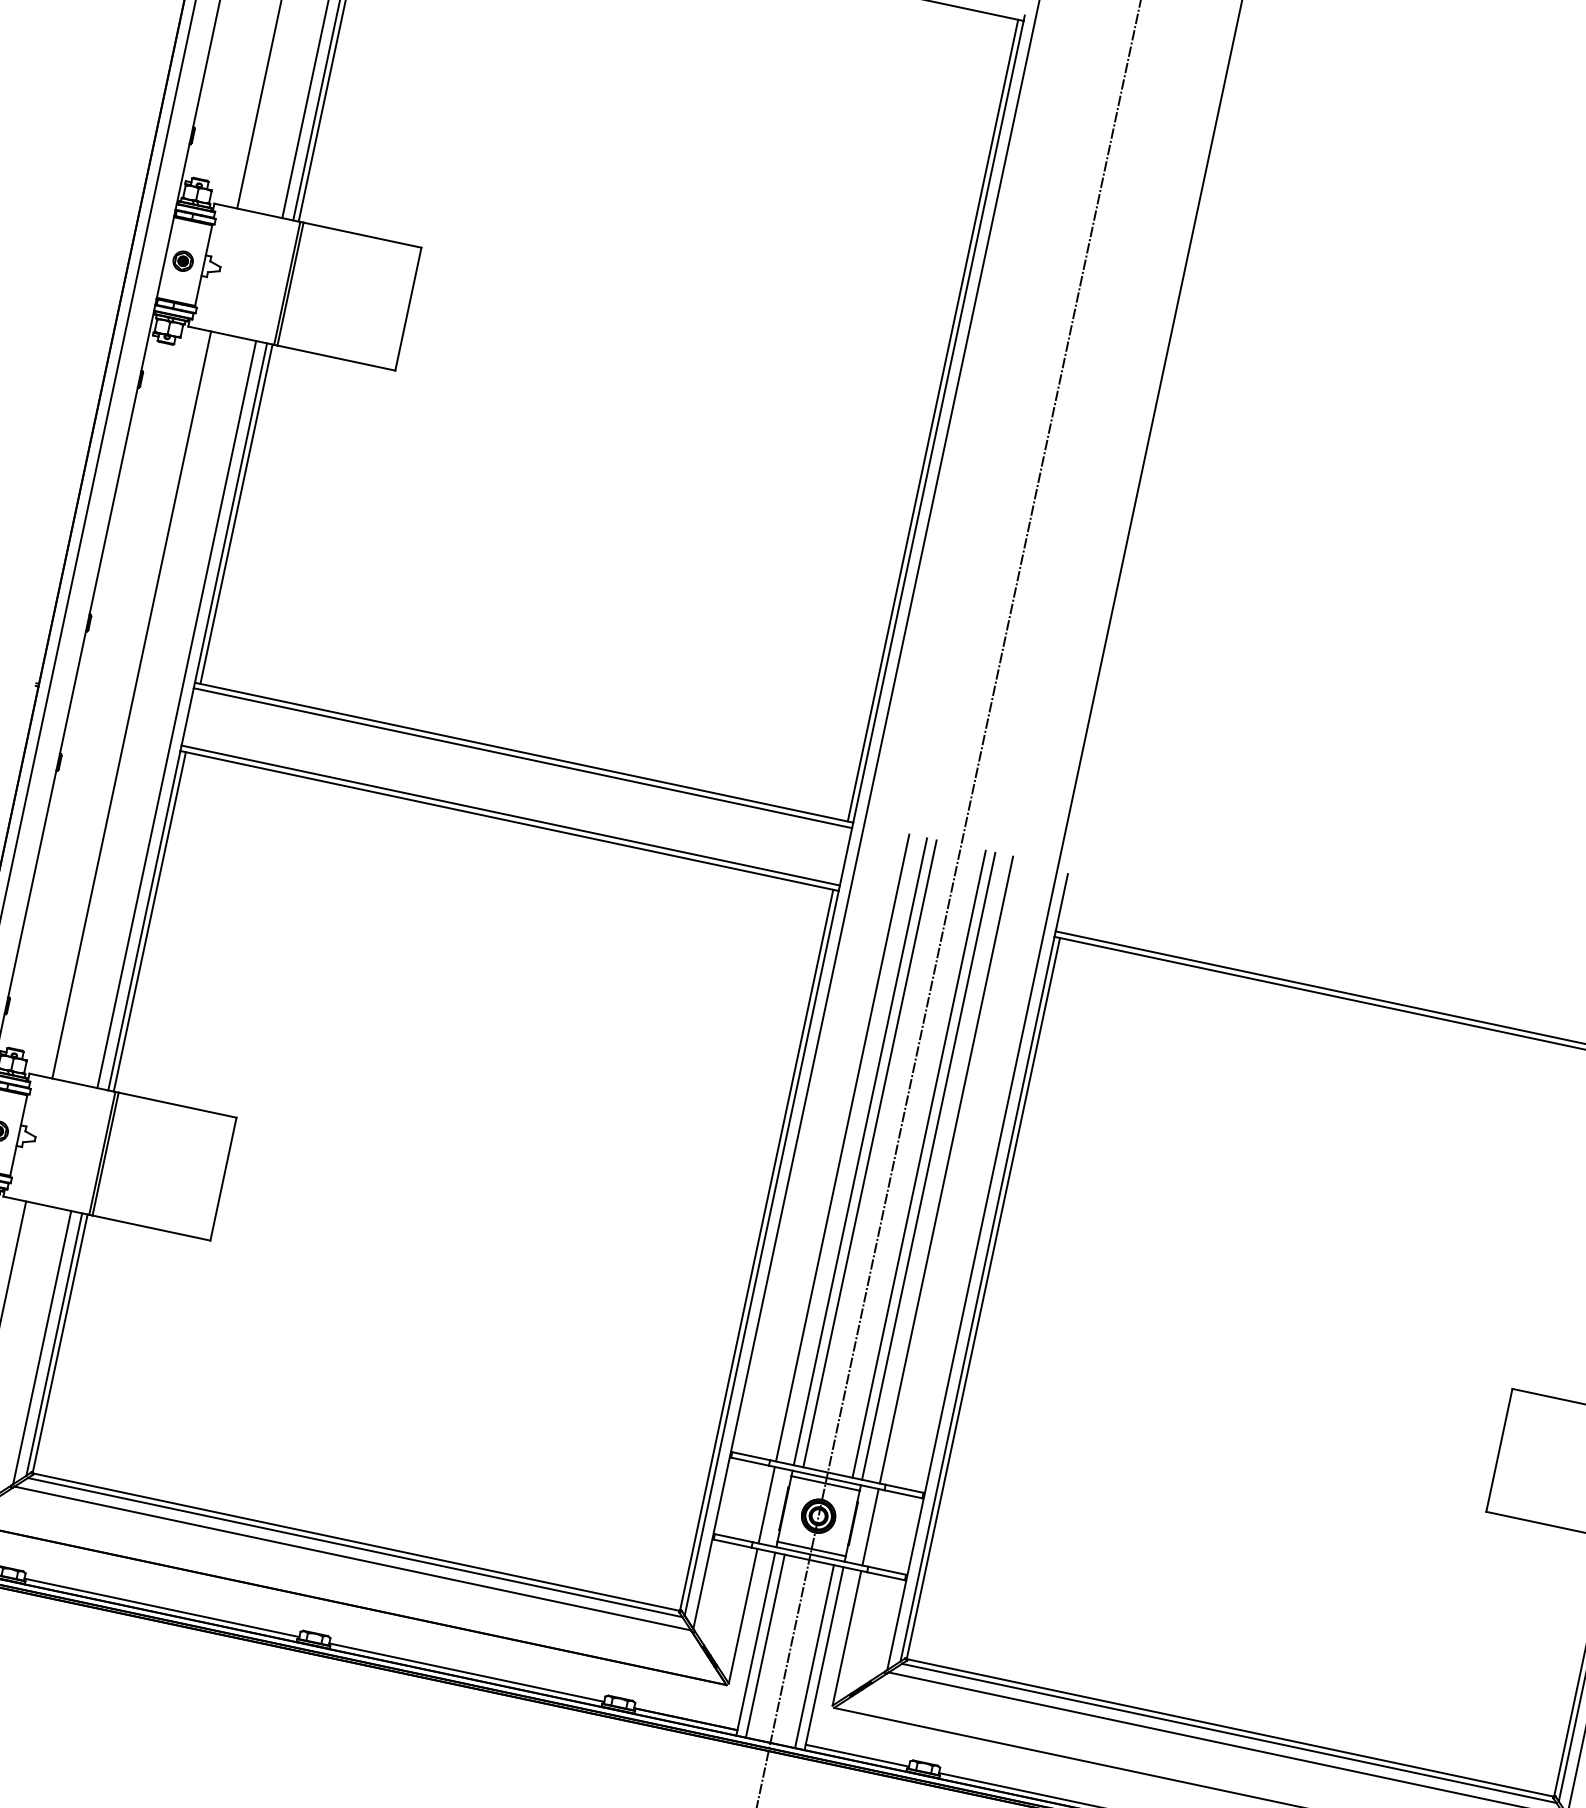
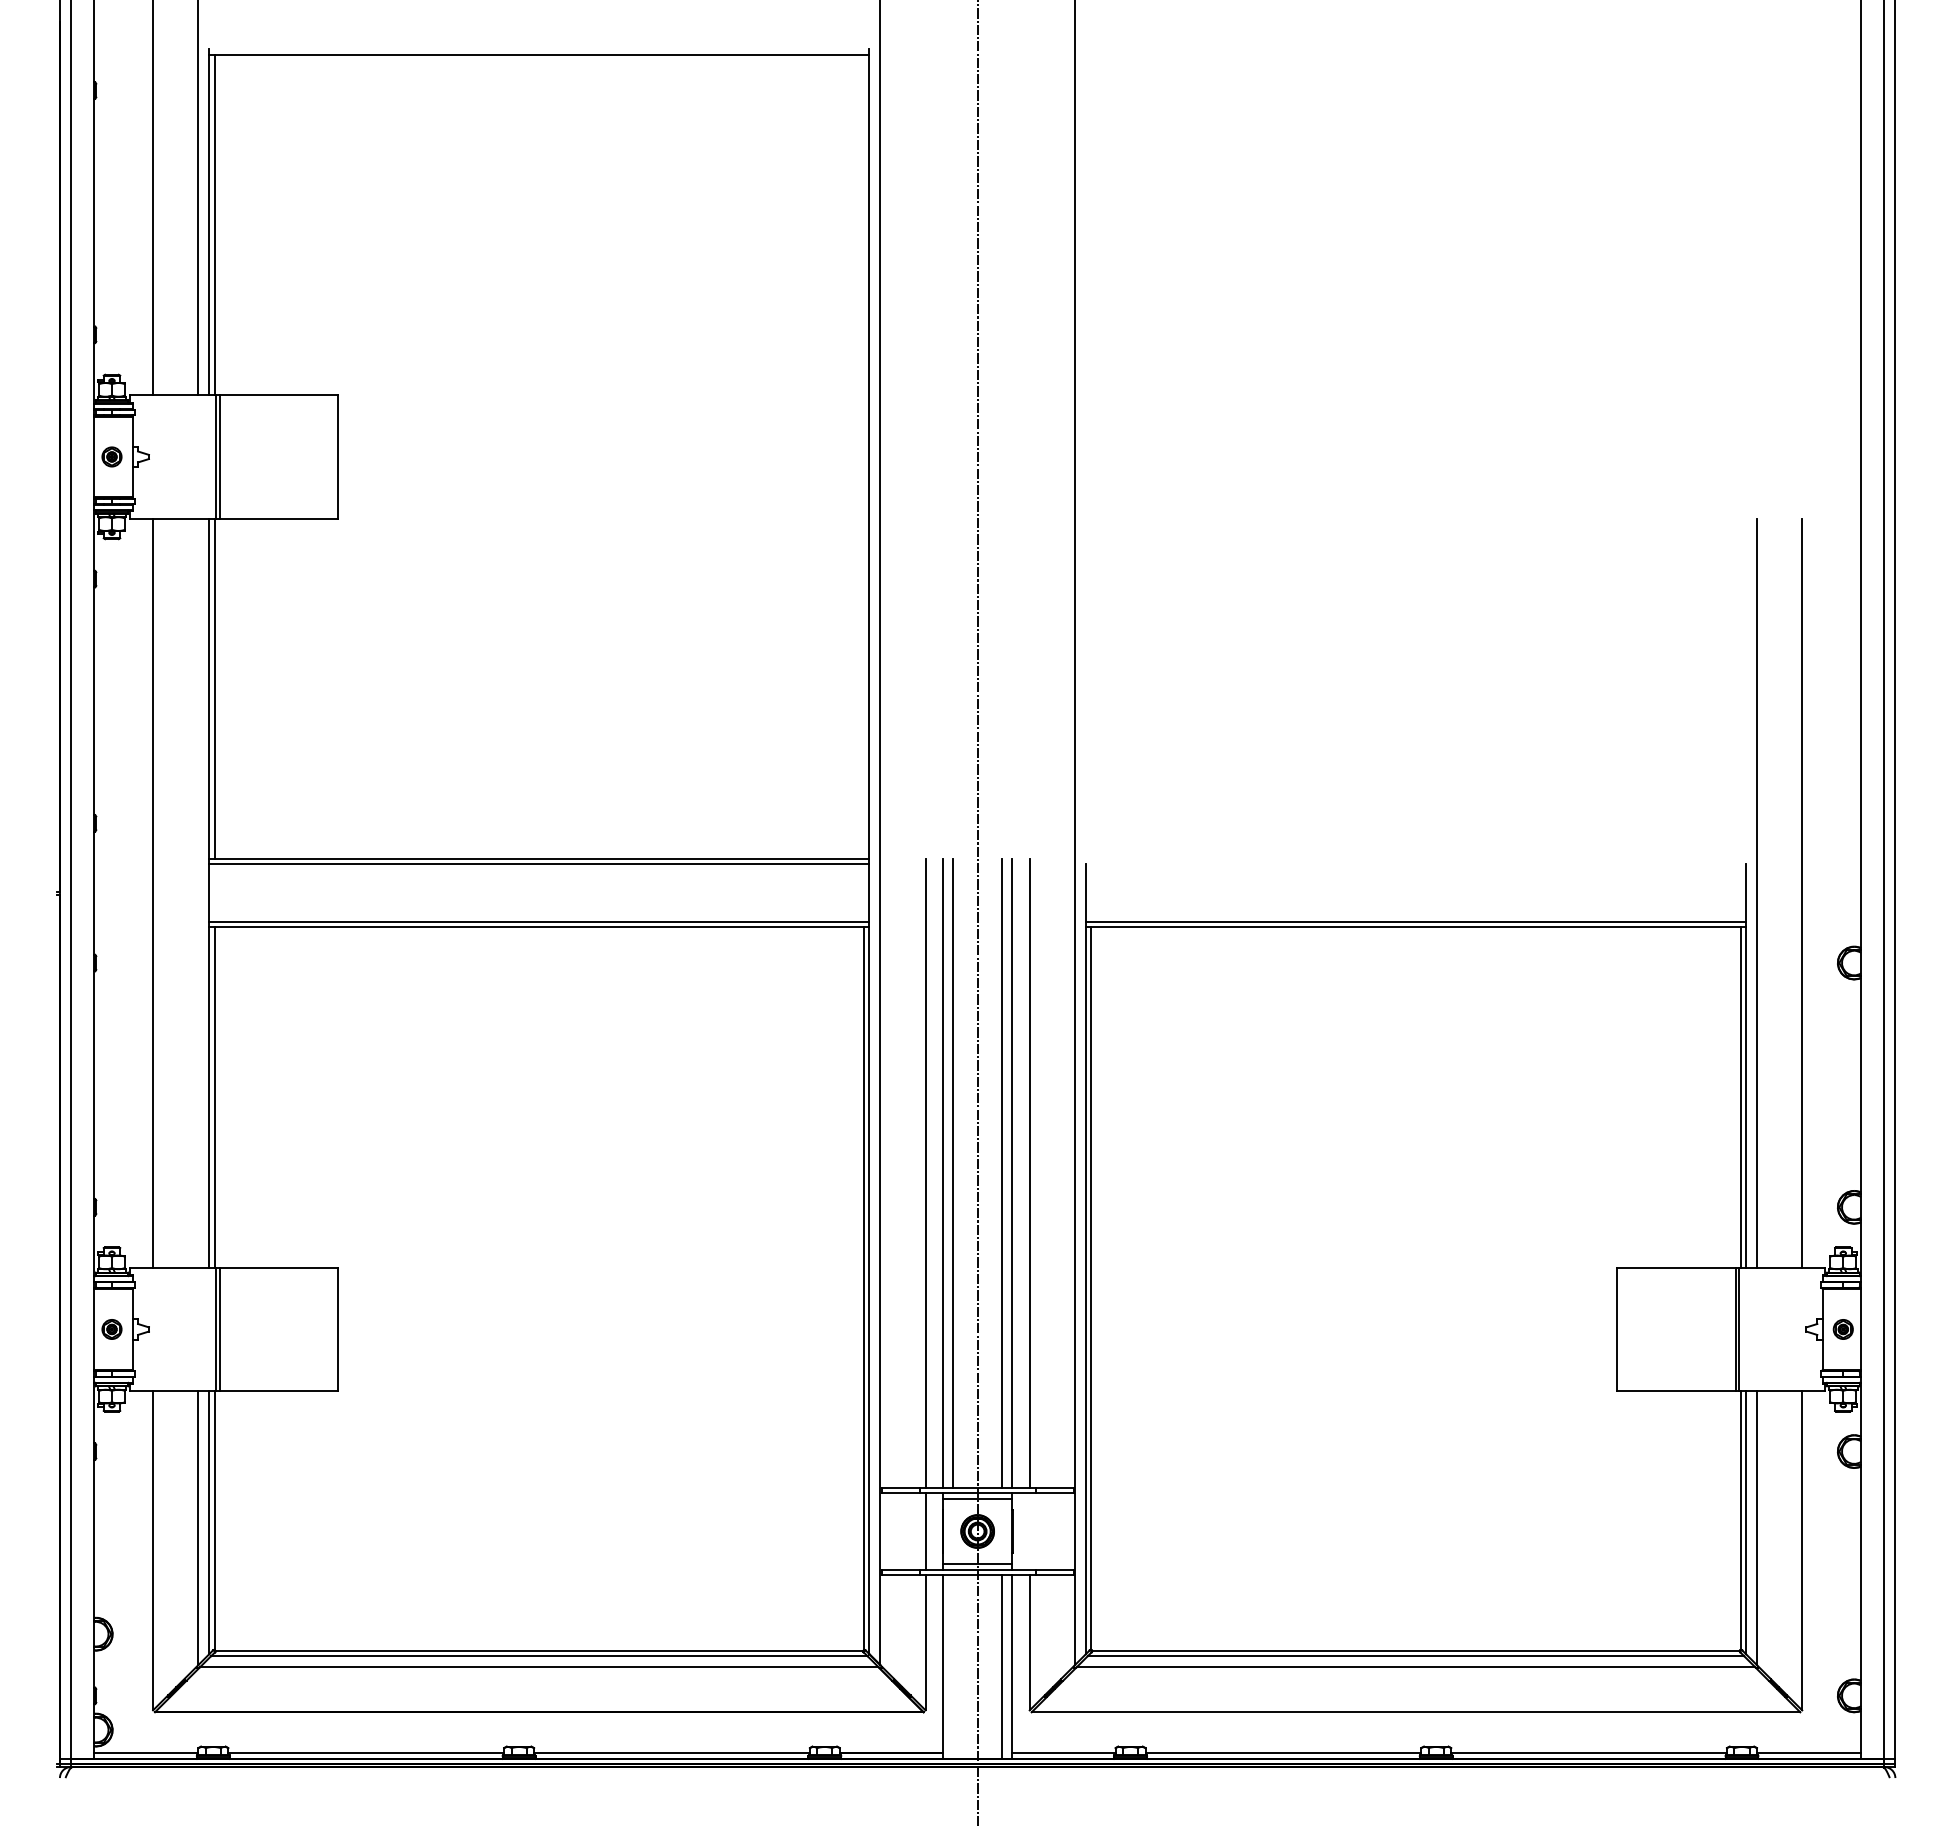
line: (932, 420) -> (863, 456), removed
line: (177, 713) -> (198, 892), removed
line: (870, 1527) -> (1029, 1531), removed
line: (765, 1645) -> (953, 1666), removed

